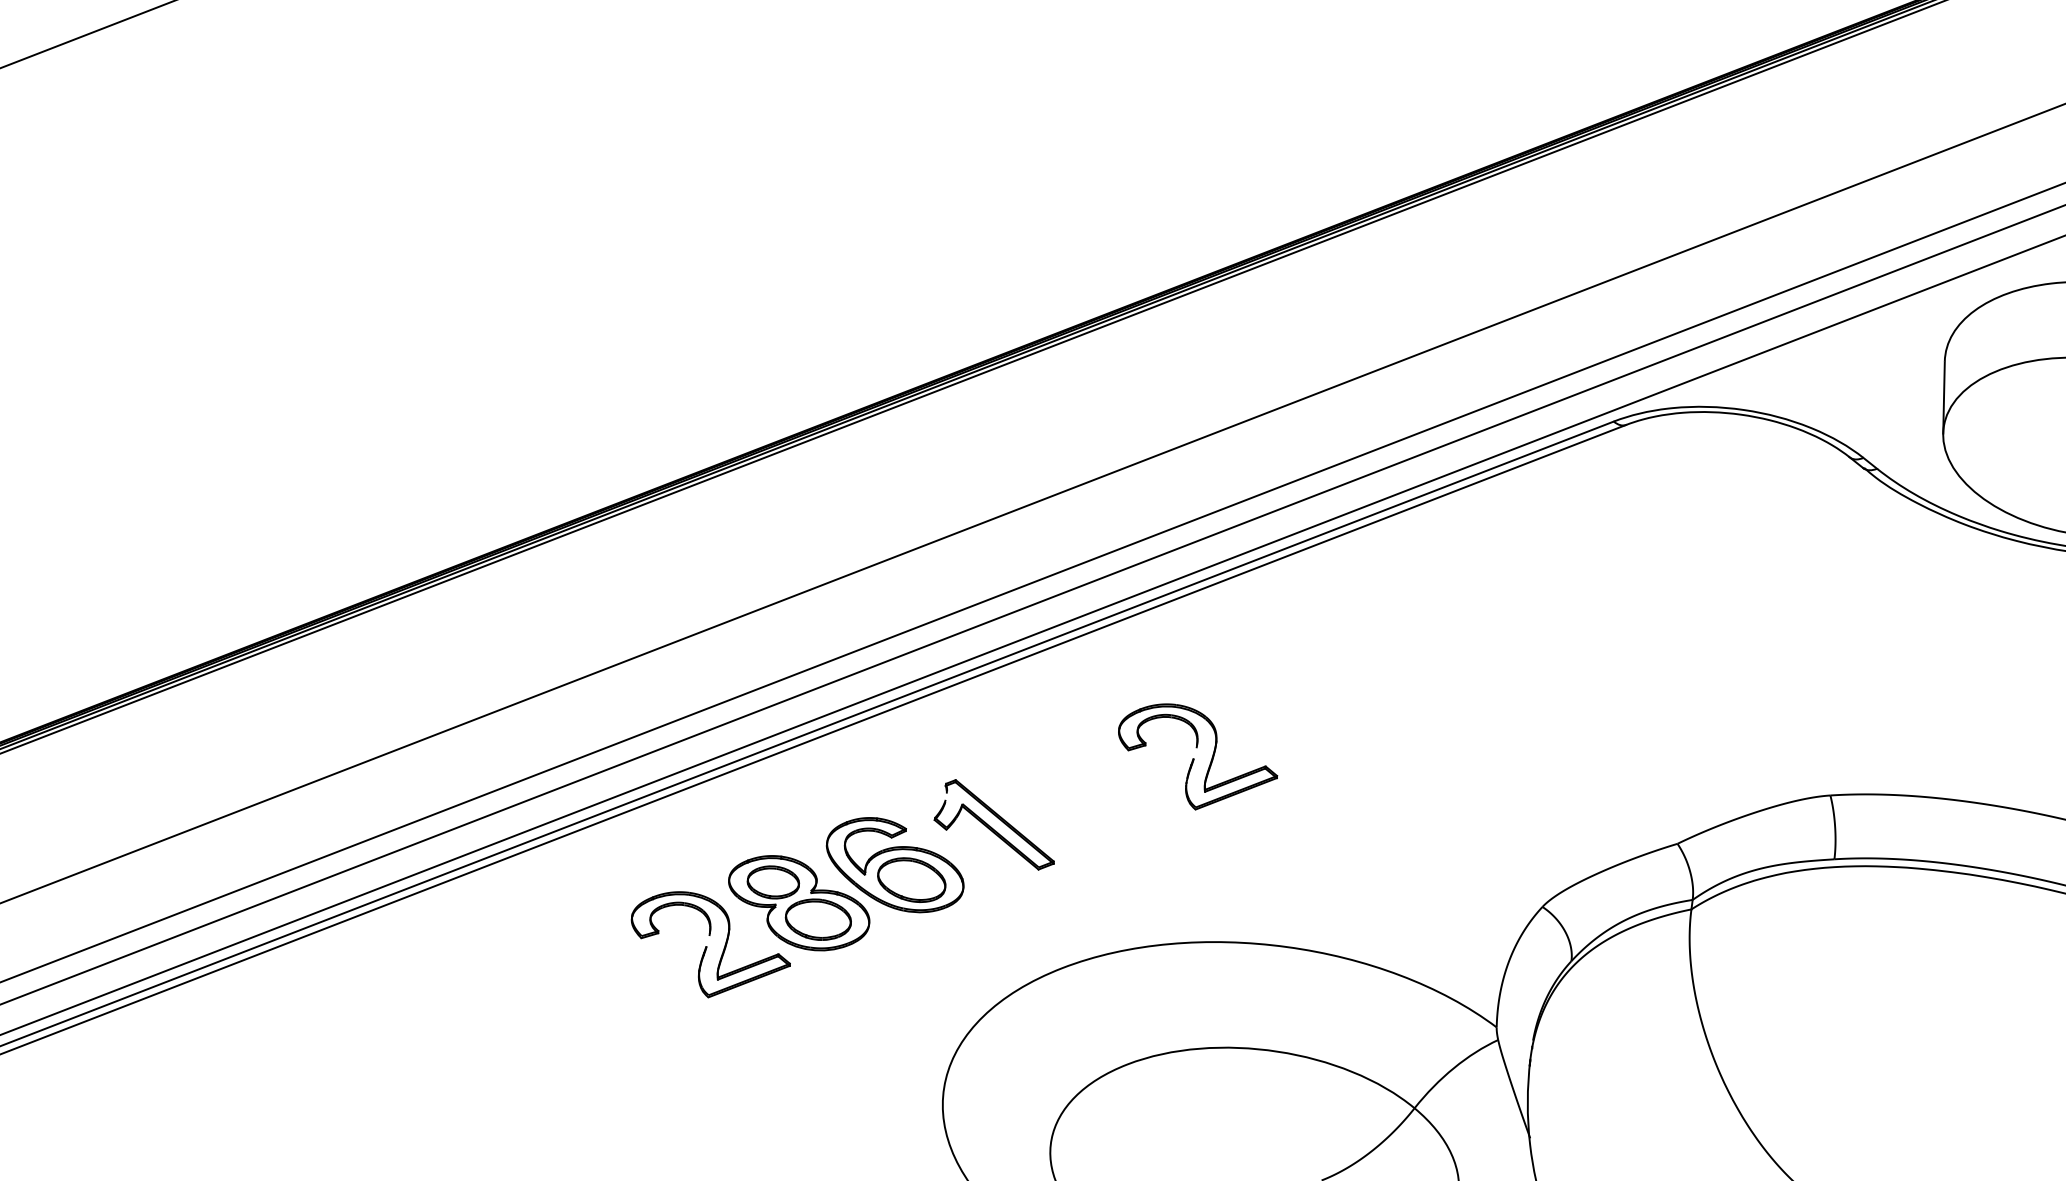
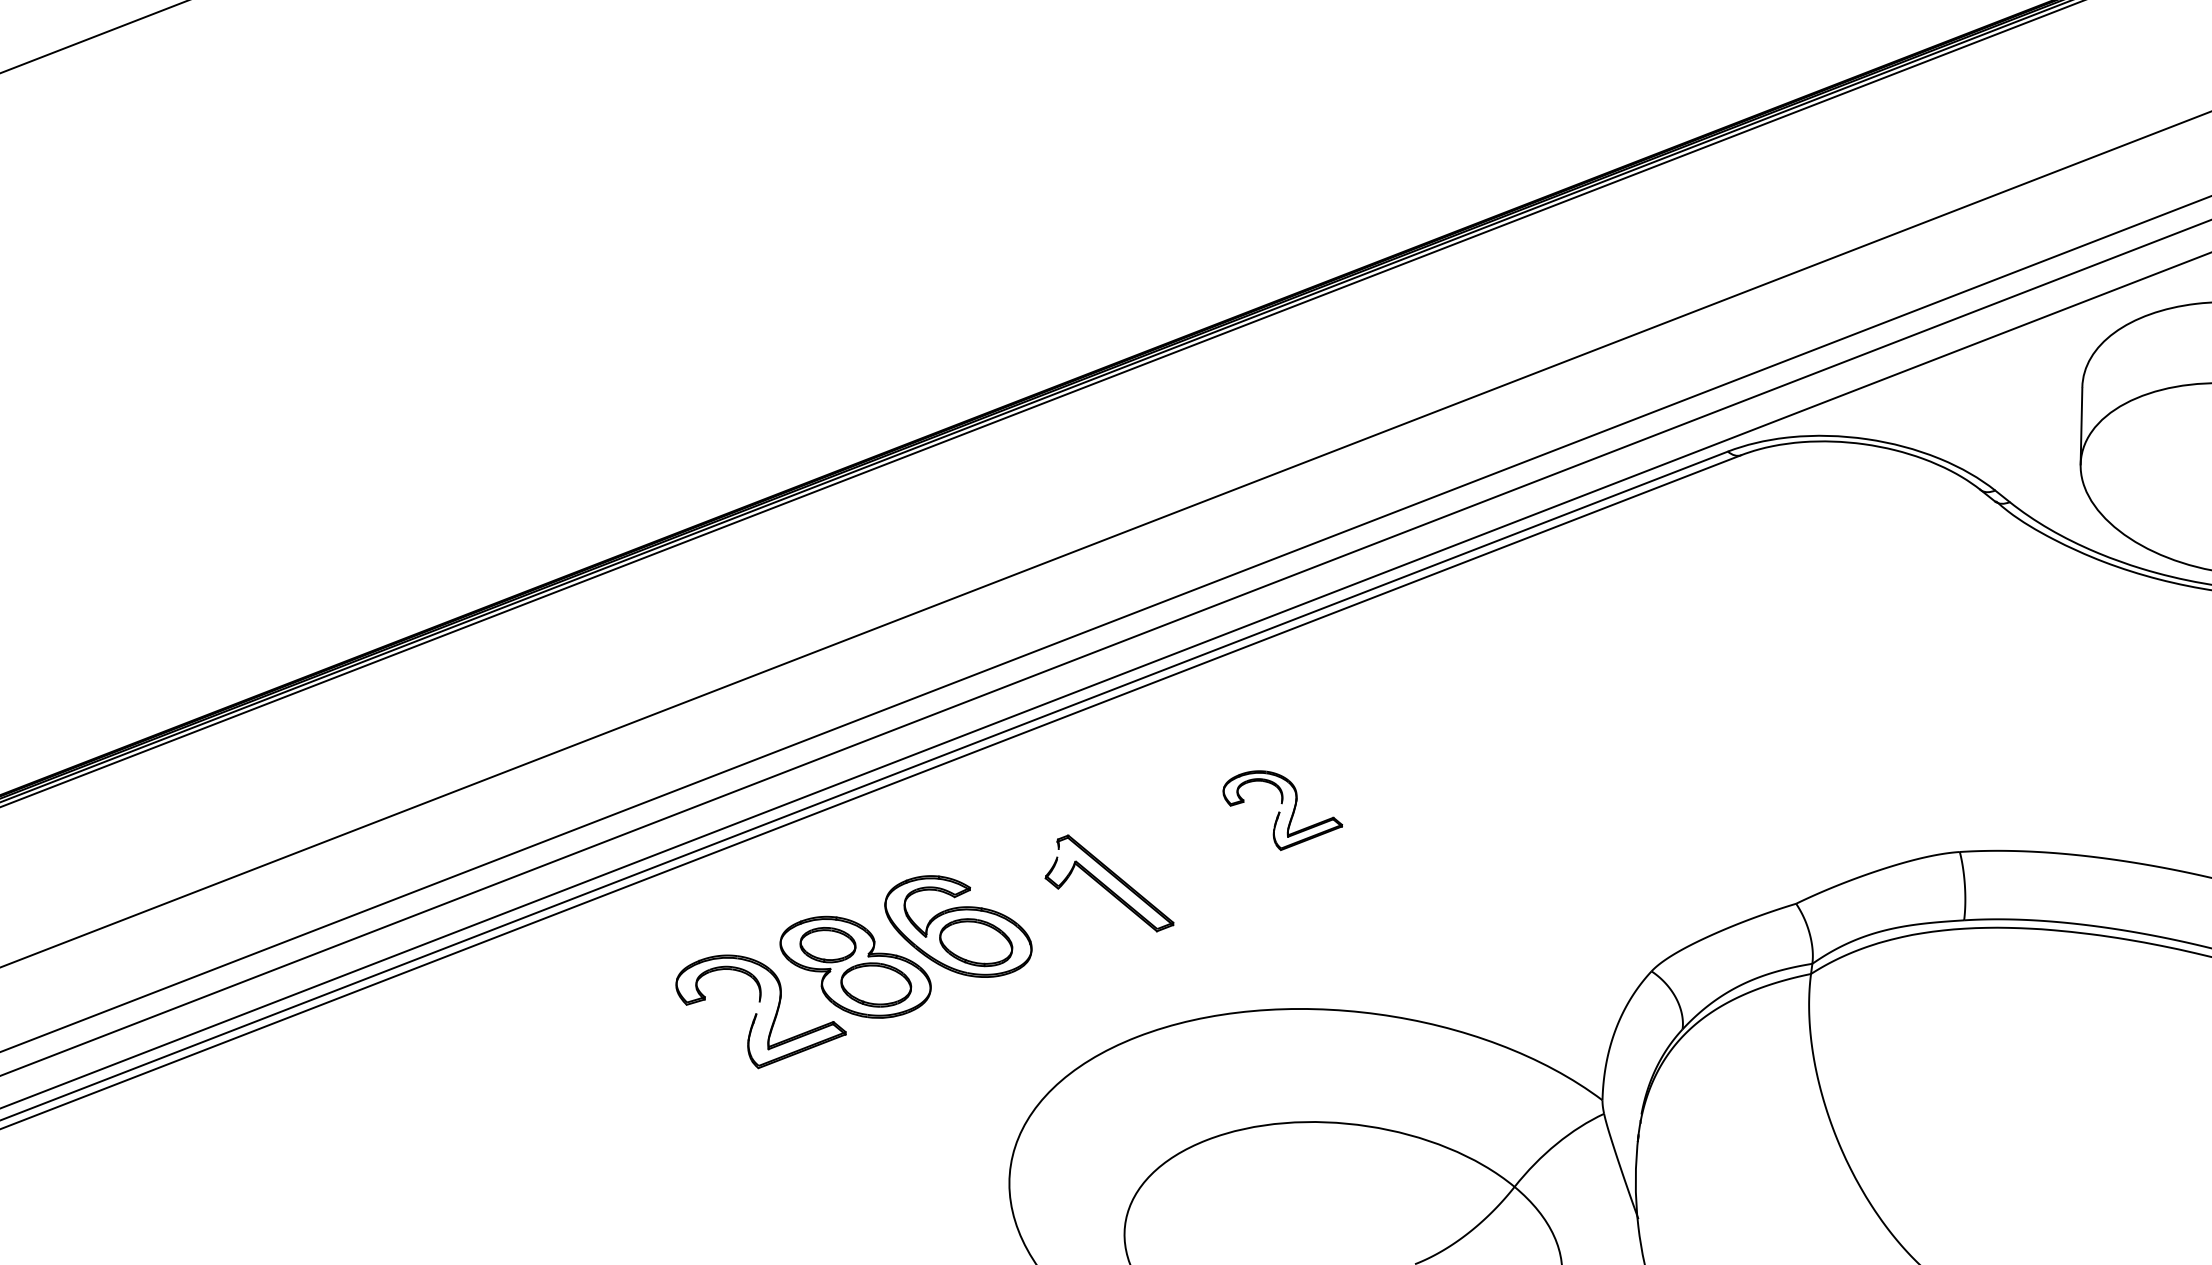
part: (1197, 756) -> (1282, 810), size x0.7
part: (994, 824) -> (1109, 883), moved

